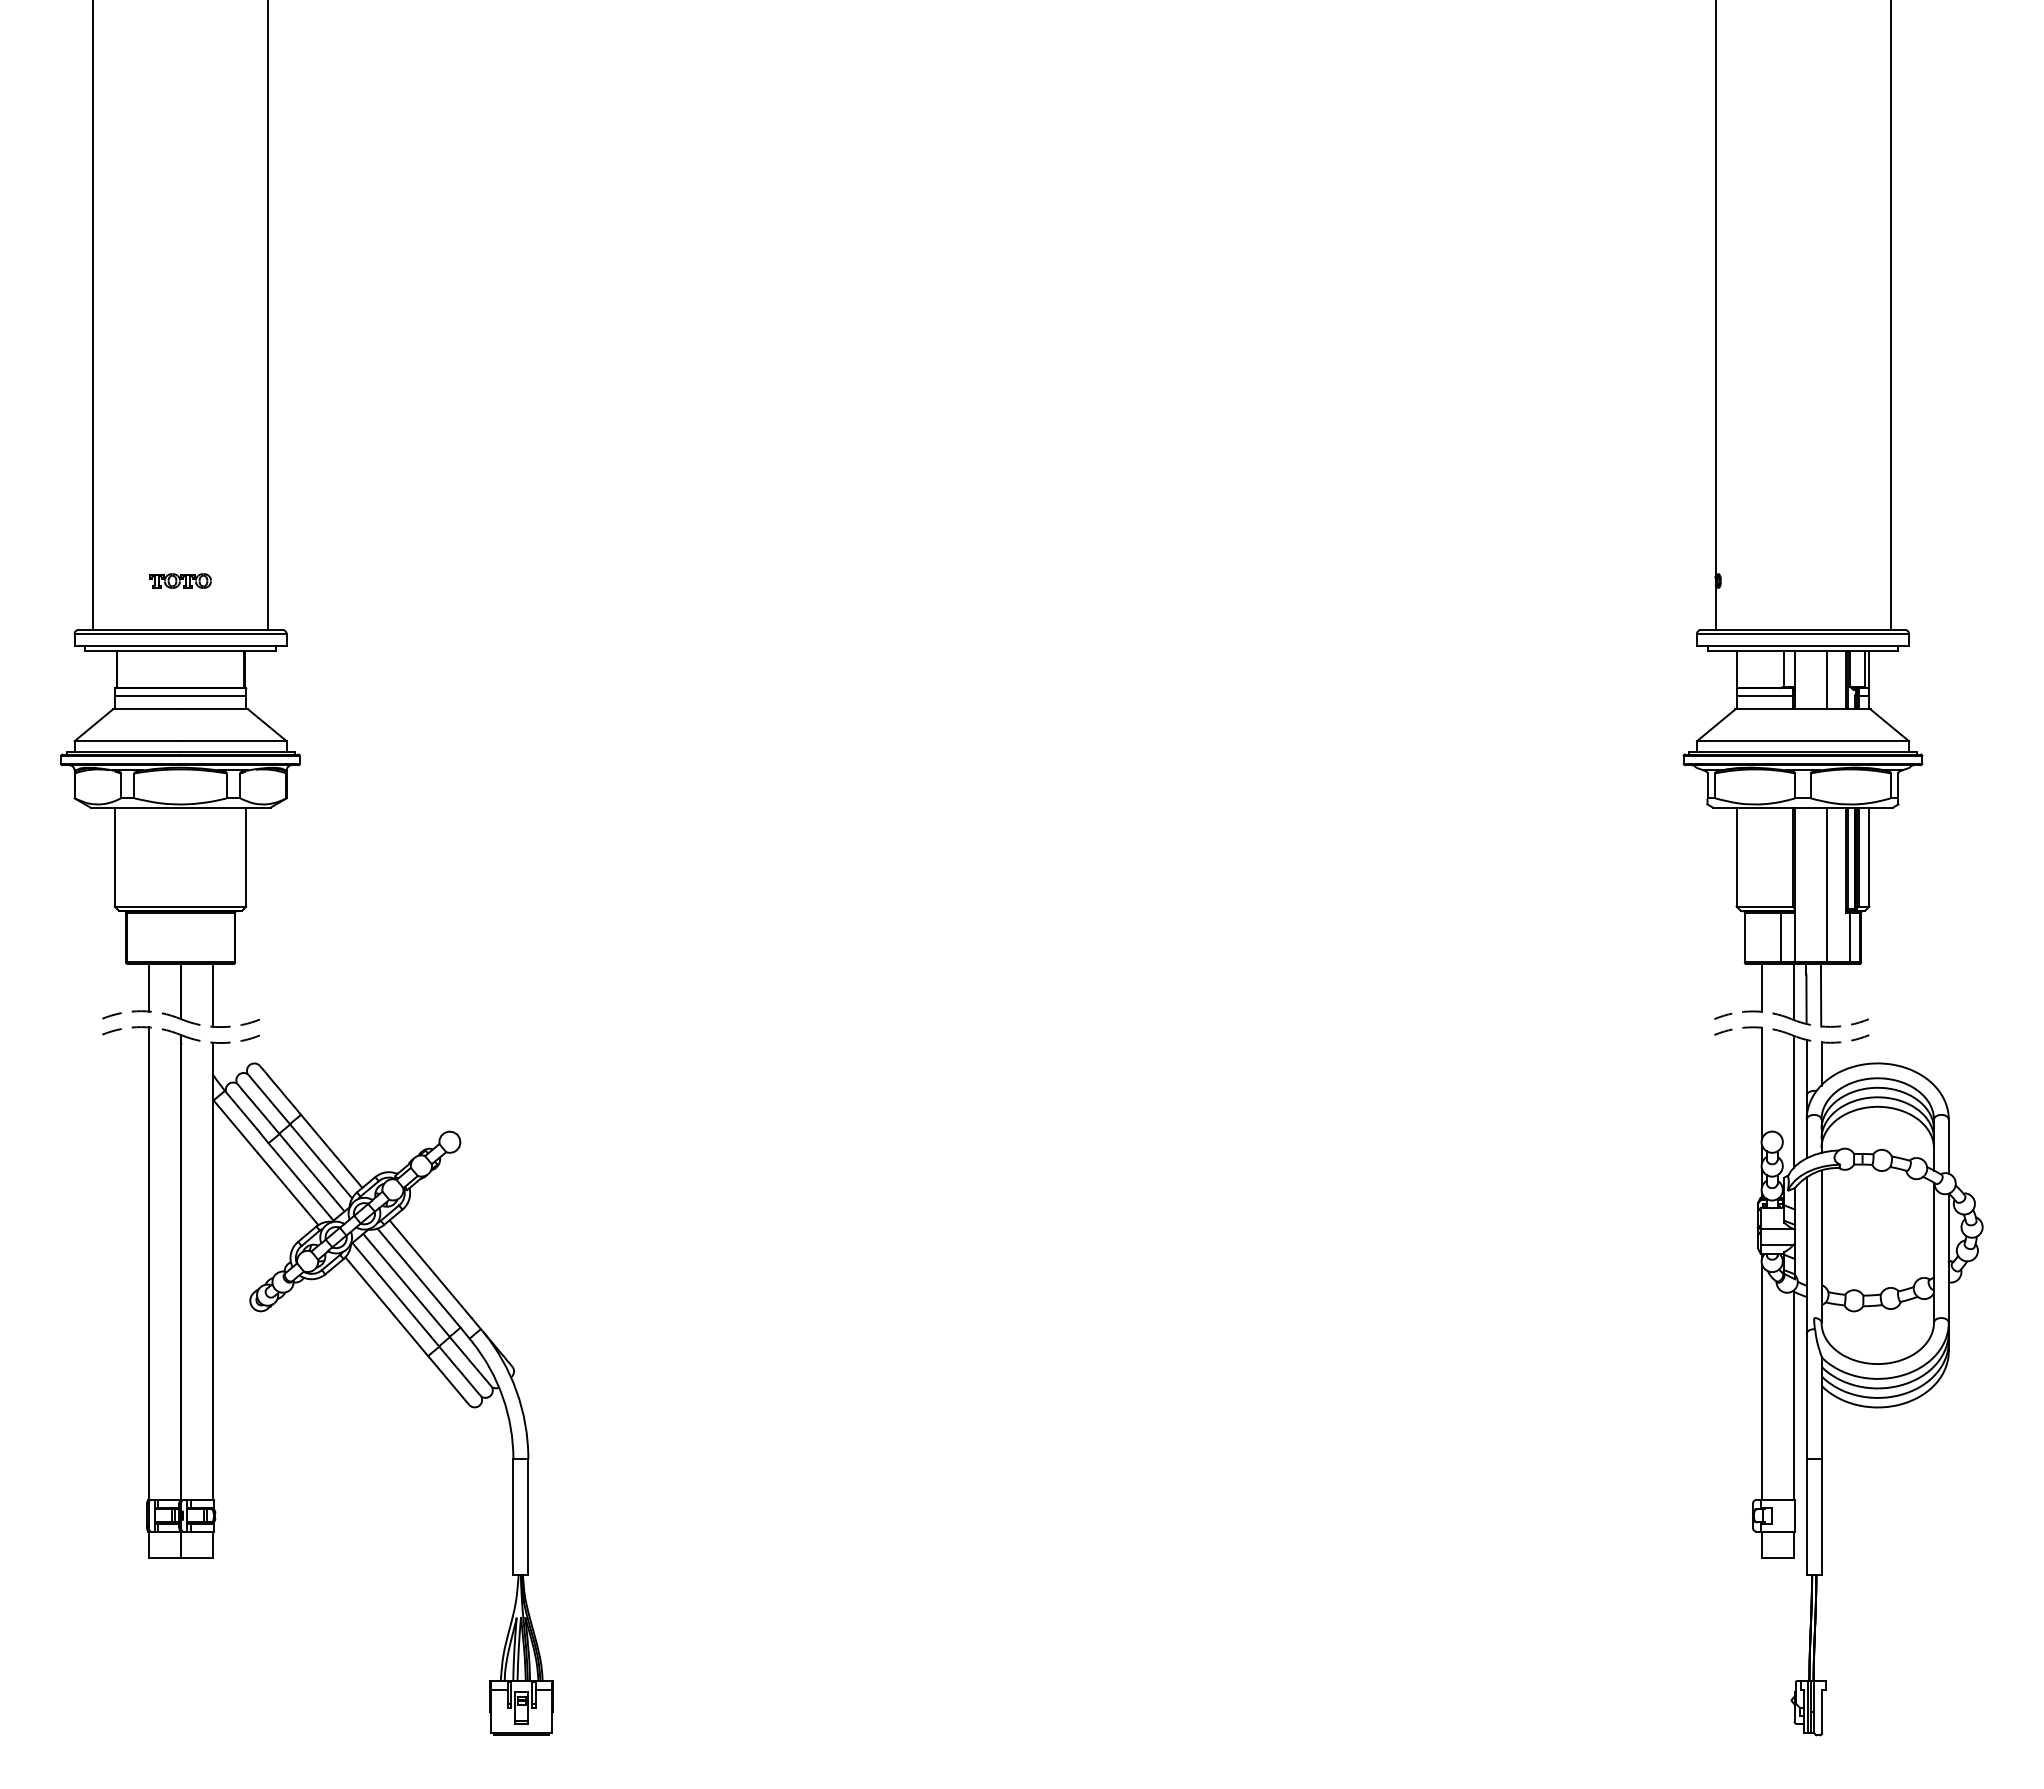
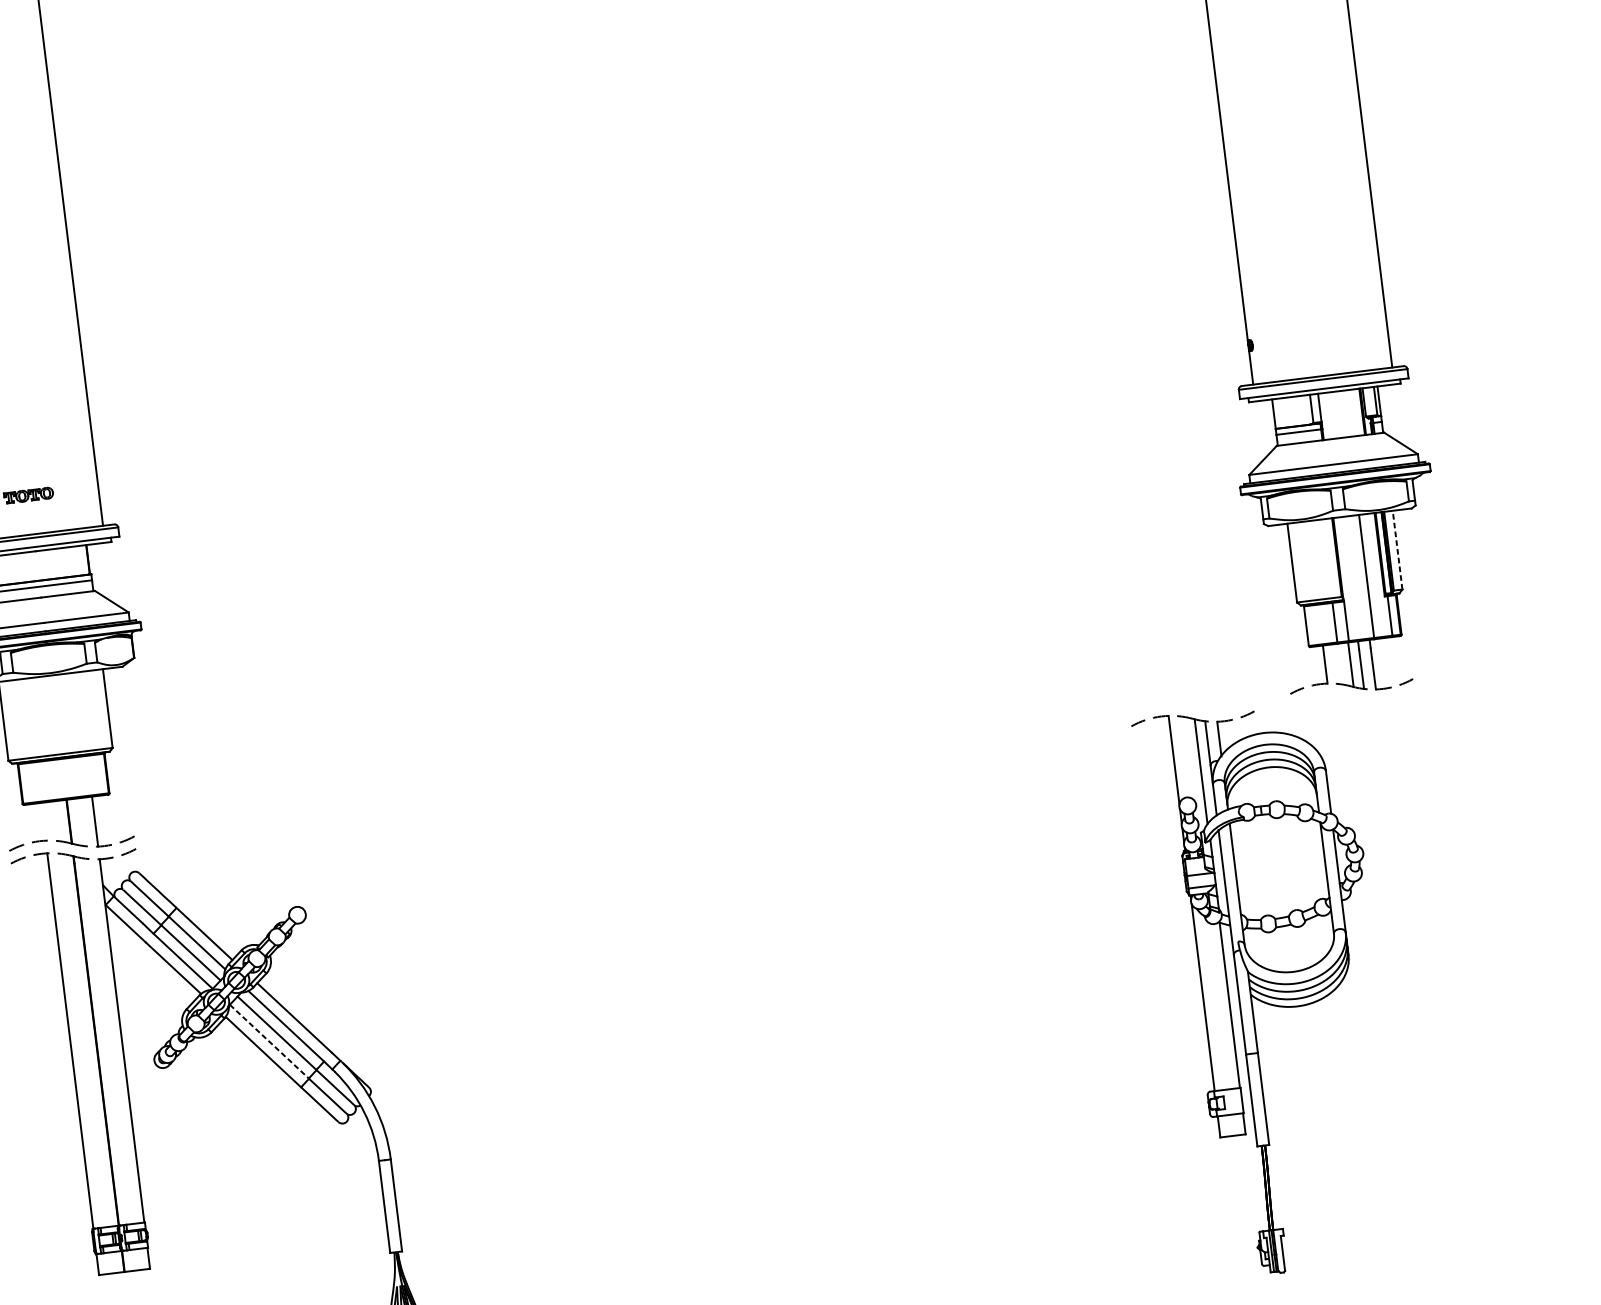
line: (1826, 680) -> (1346, 414), removed
line: (1869, 857) -> (1397, 550), solid -> dashed
line: (149, 987) -> (43, 821), removed
line: (396, 1295) -> (270, 1042), solid -> dashed
part: (1848, 1381) -> (1271, 988), moved

